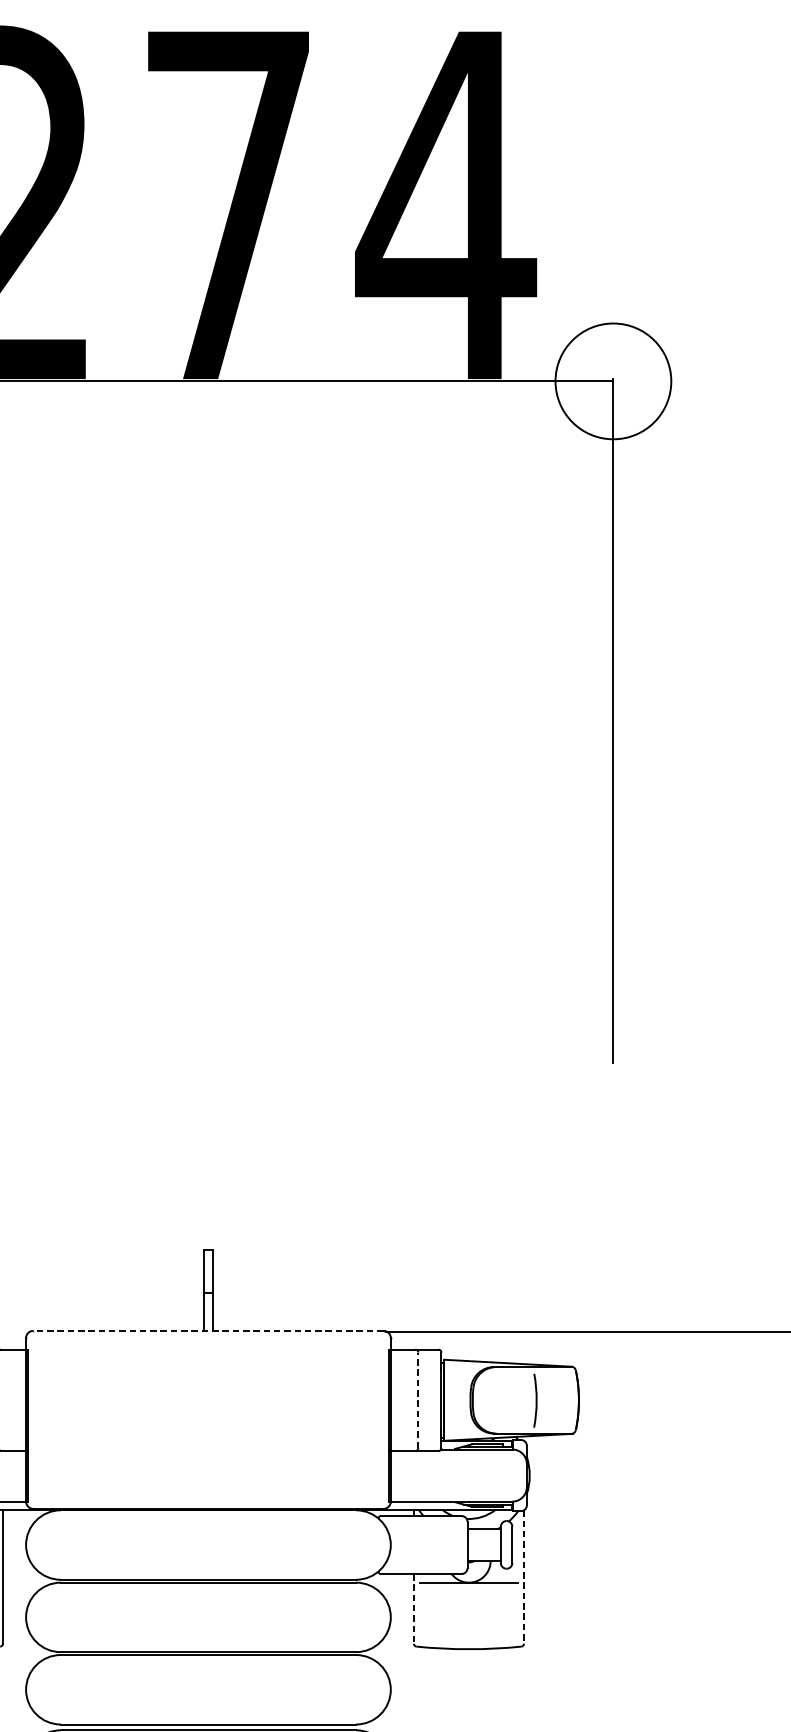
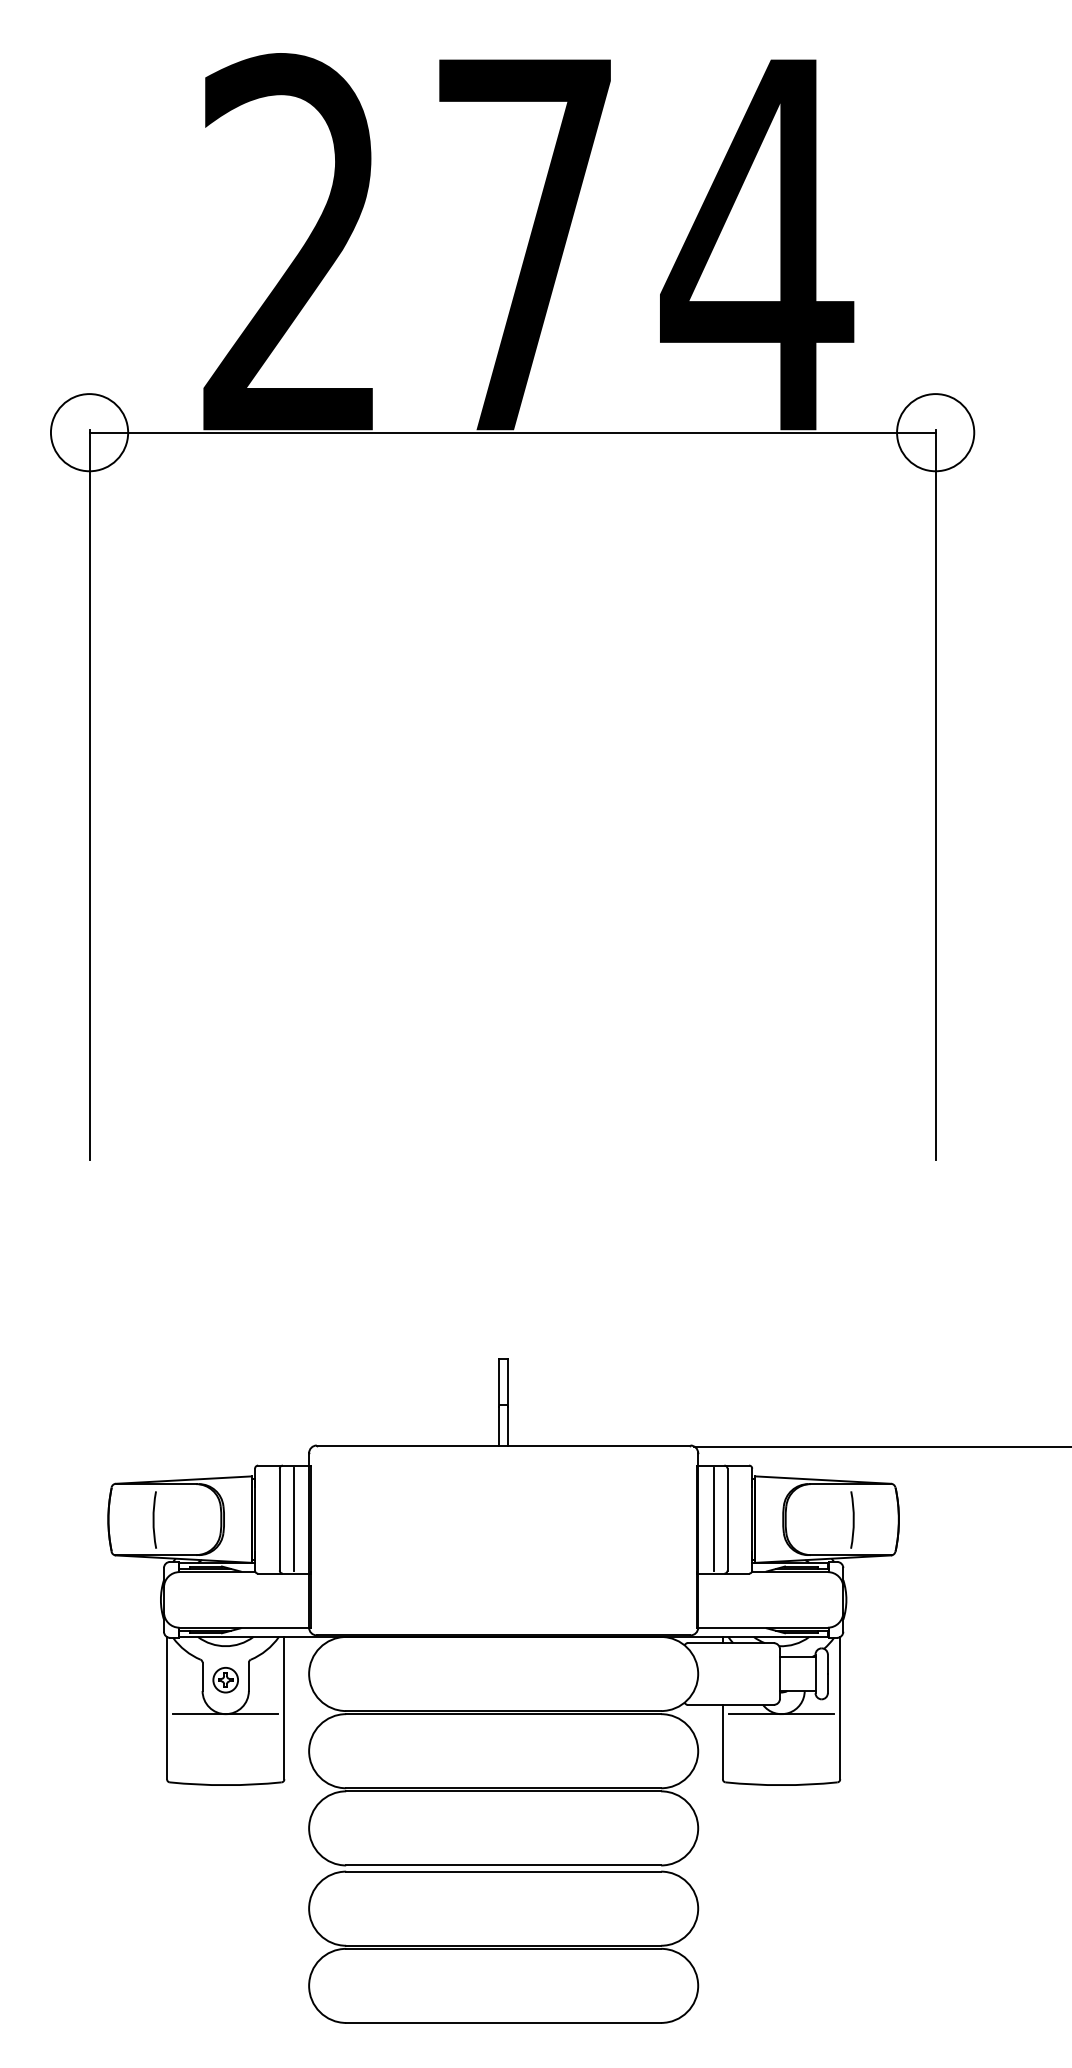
circle: (613, 381) -> (935, 432), size x0.62
line: (208, 1330) -> (503, 1445), dashed -> solid
line: (11, 1400) -> (293, 1519), added
line: (405, 1400) -> (713, 1519), added
line: (418, 1400) -> (727, 1519), dashed -> solid
line: (524, 1577) -> (840, 1708), dashed -> solid
line: (413, 1609) -> (722, 1742), dashed -> solid

